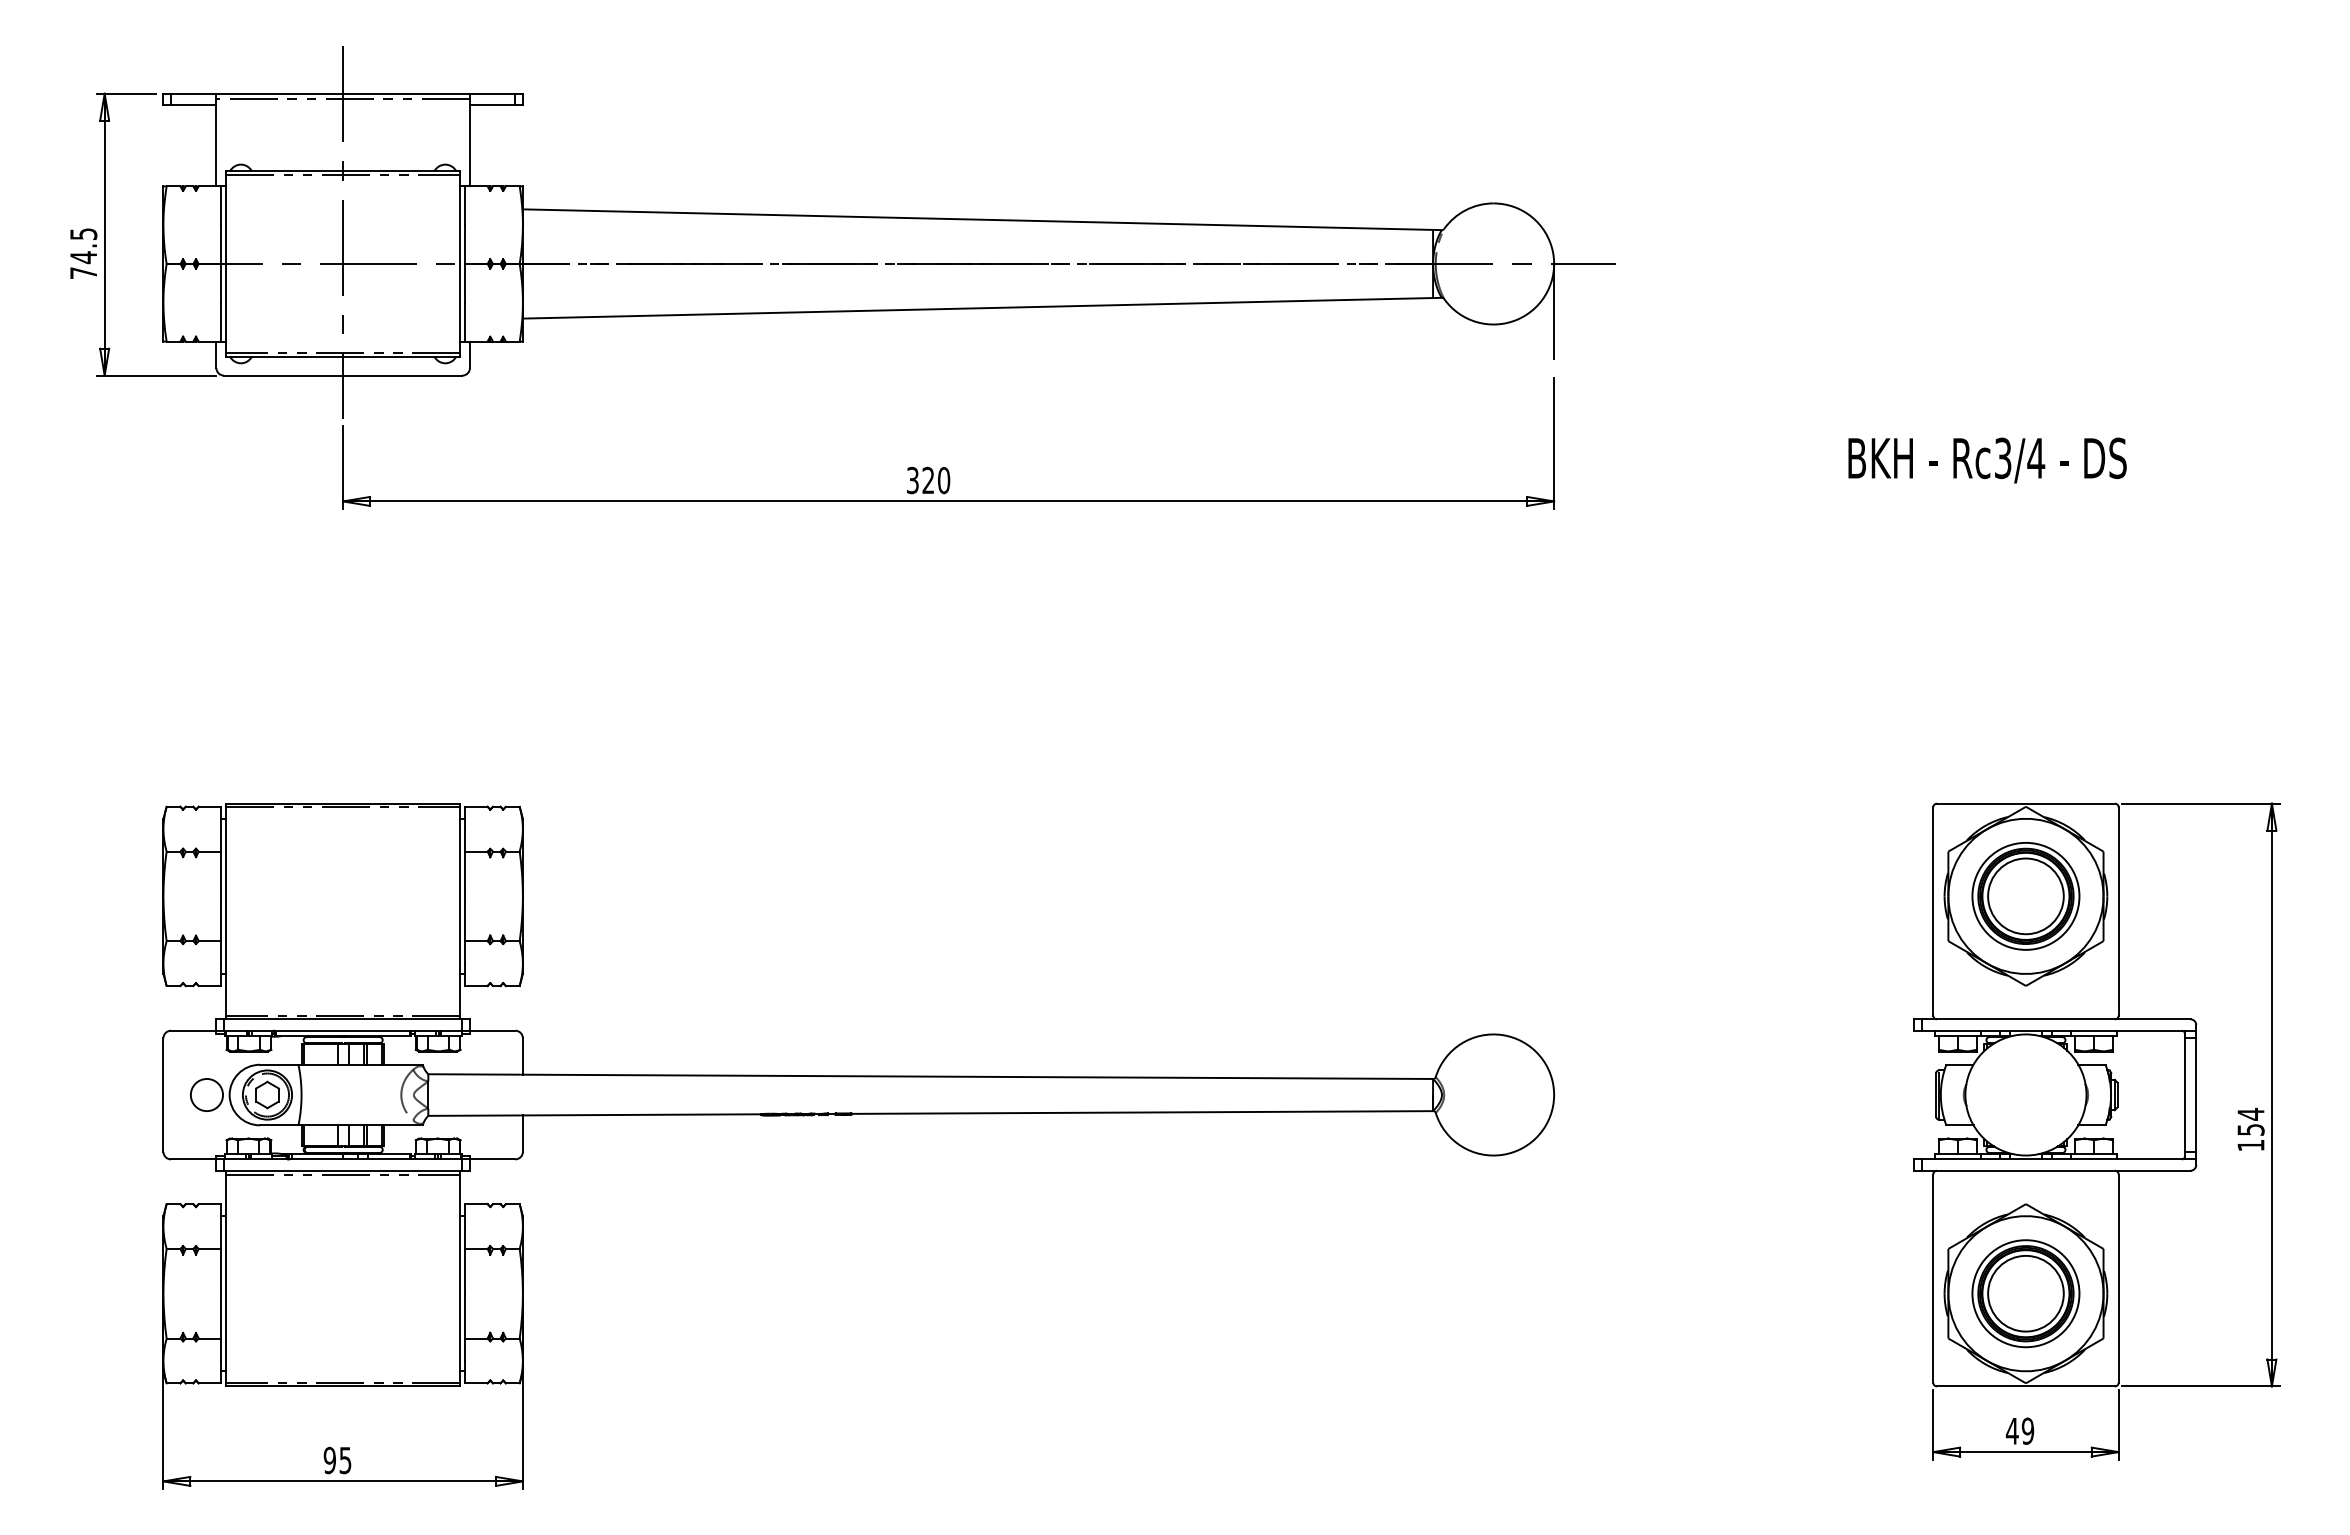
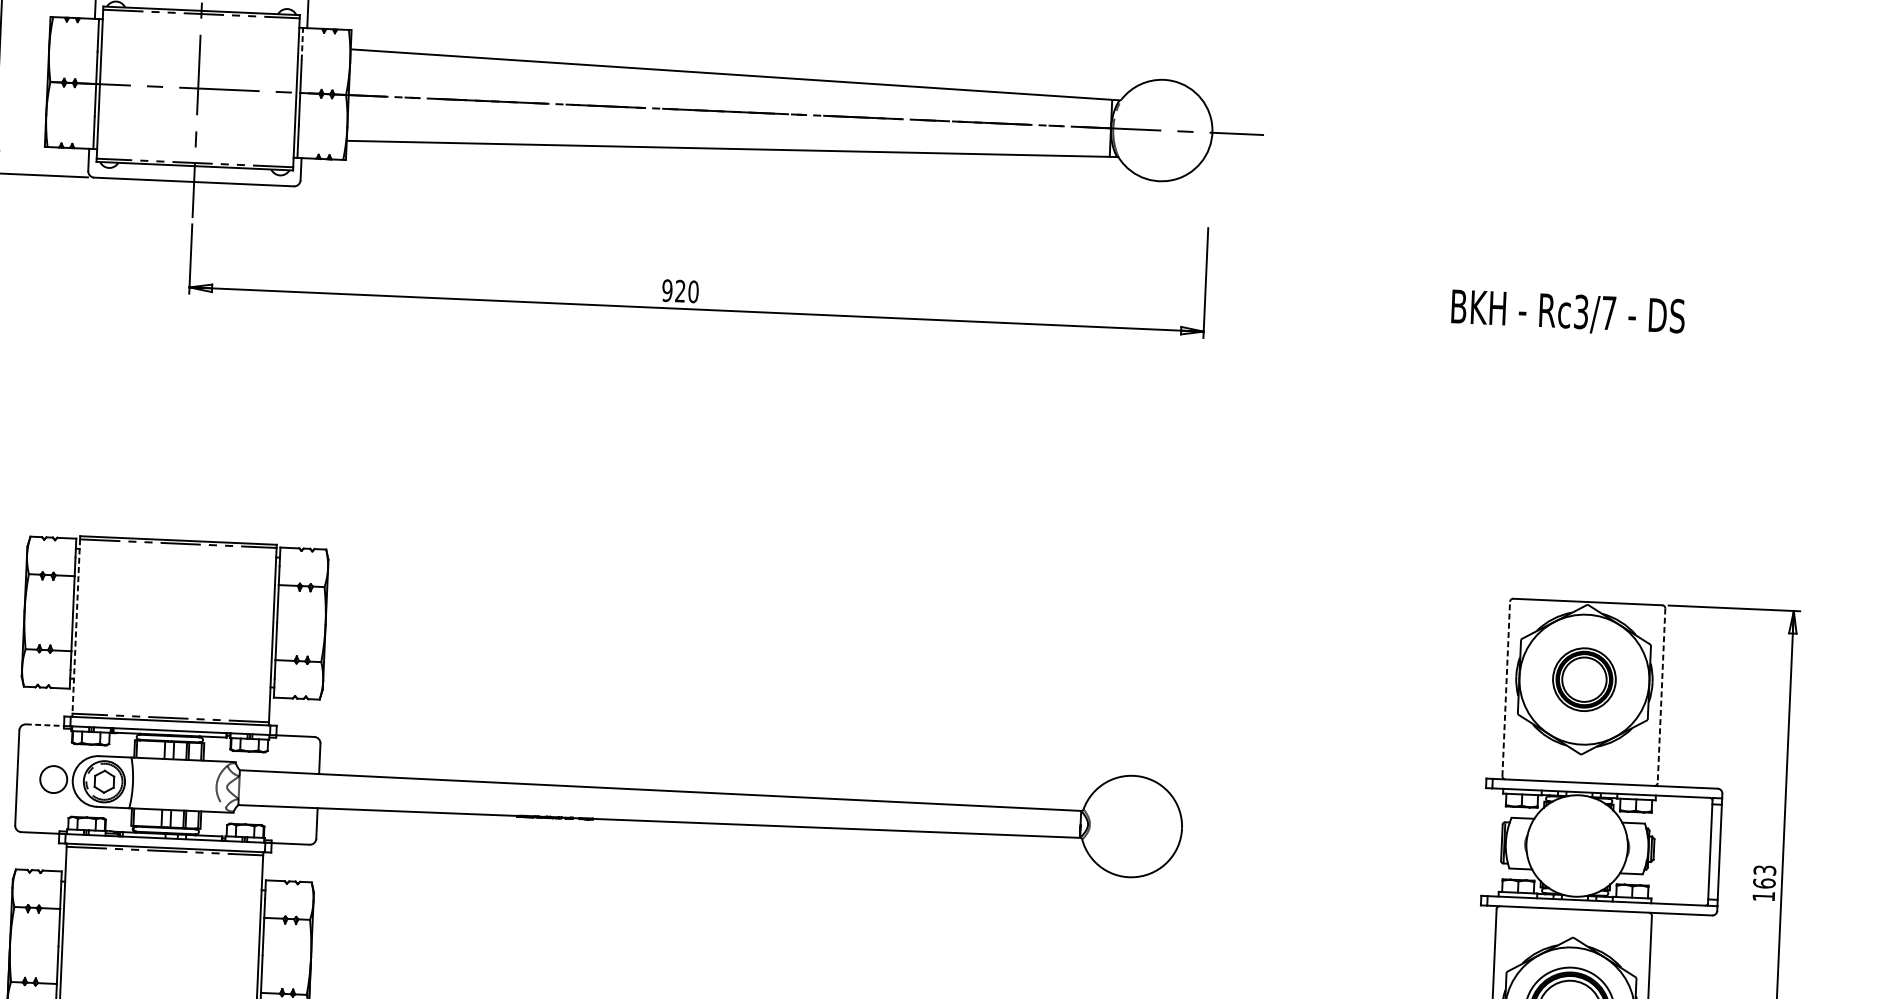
line: (465, 205) -> (302, 44), solid -> dashed
line: (1554, 316) -> (1210, 176), removed
text: (2036, 458) -> (1609, 313), Rc3/4 -> Rc3/7
text: (912, 480) -> (667, 290), 320 -> 920
part: (2025, 896) -> (1584, 679), size x0.7
line: (1933, 911) -> (1506, 688), solid -> dashed
line: (225, 912) -> (75, 627), solid -> dashed
line: (2118, 912) -> (1661, 696), solid -> dashed
line: (193, 1030) -> (44, 725), solid -> dashed
text: (2250, 1121) -> (1764, 876), 154 -> 163

